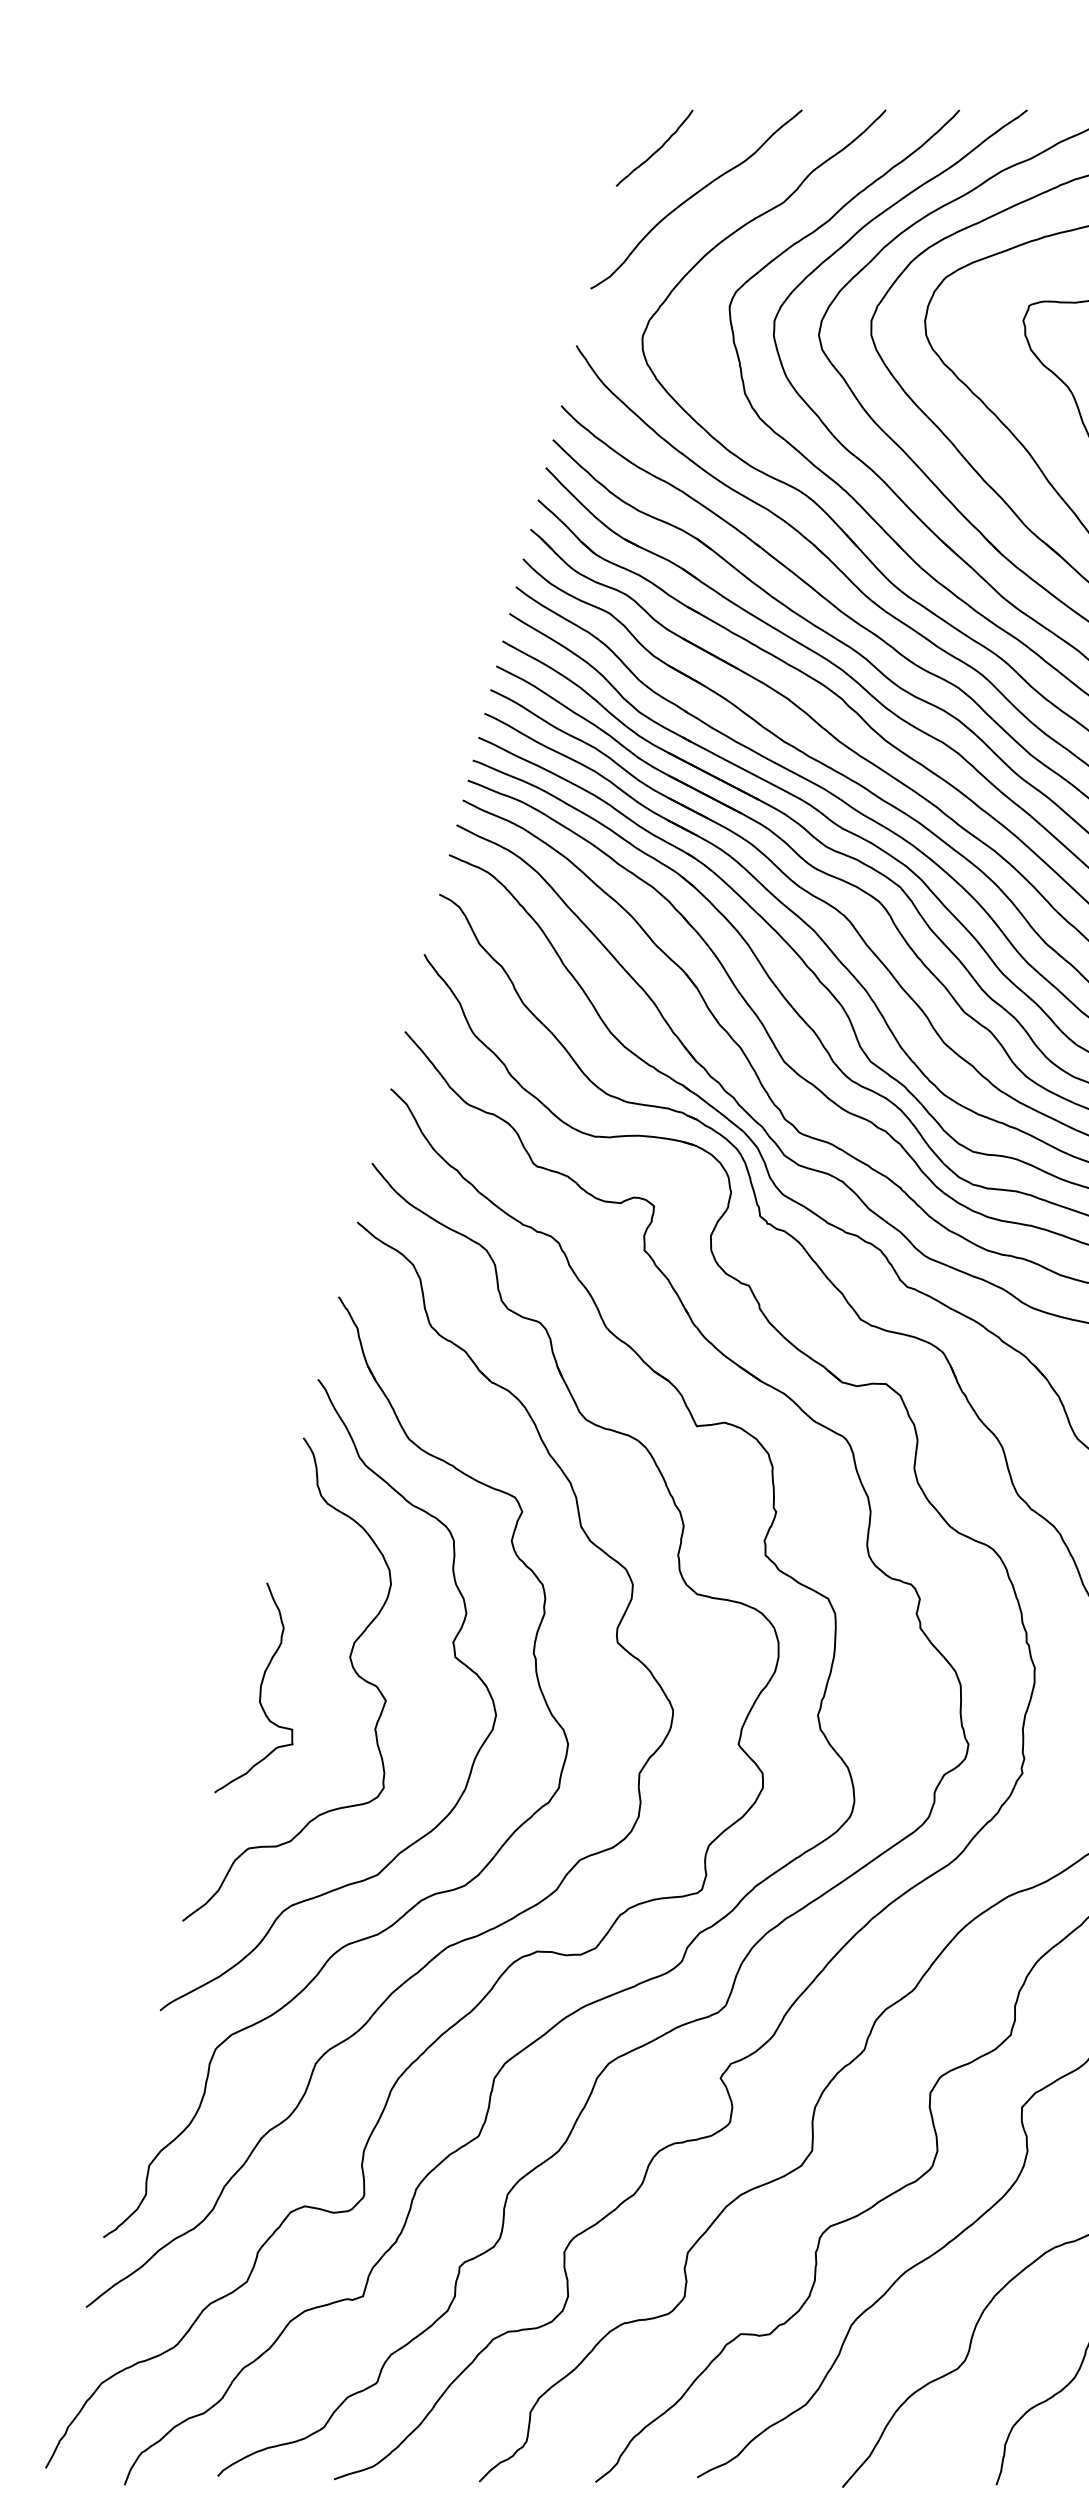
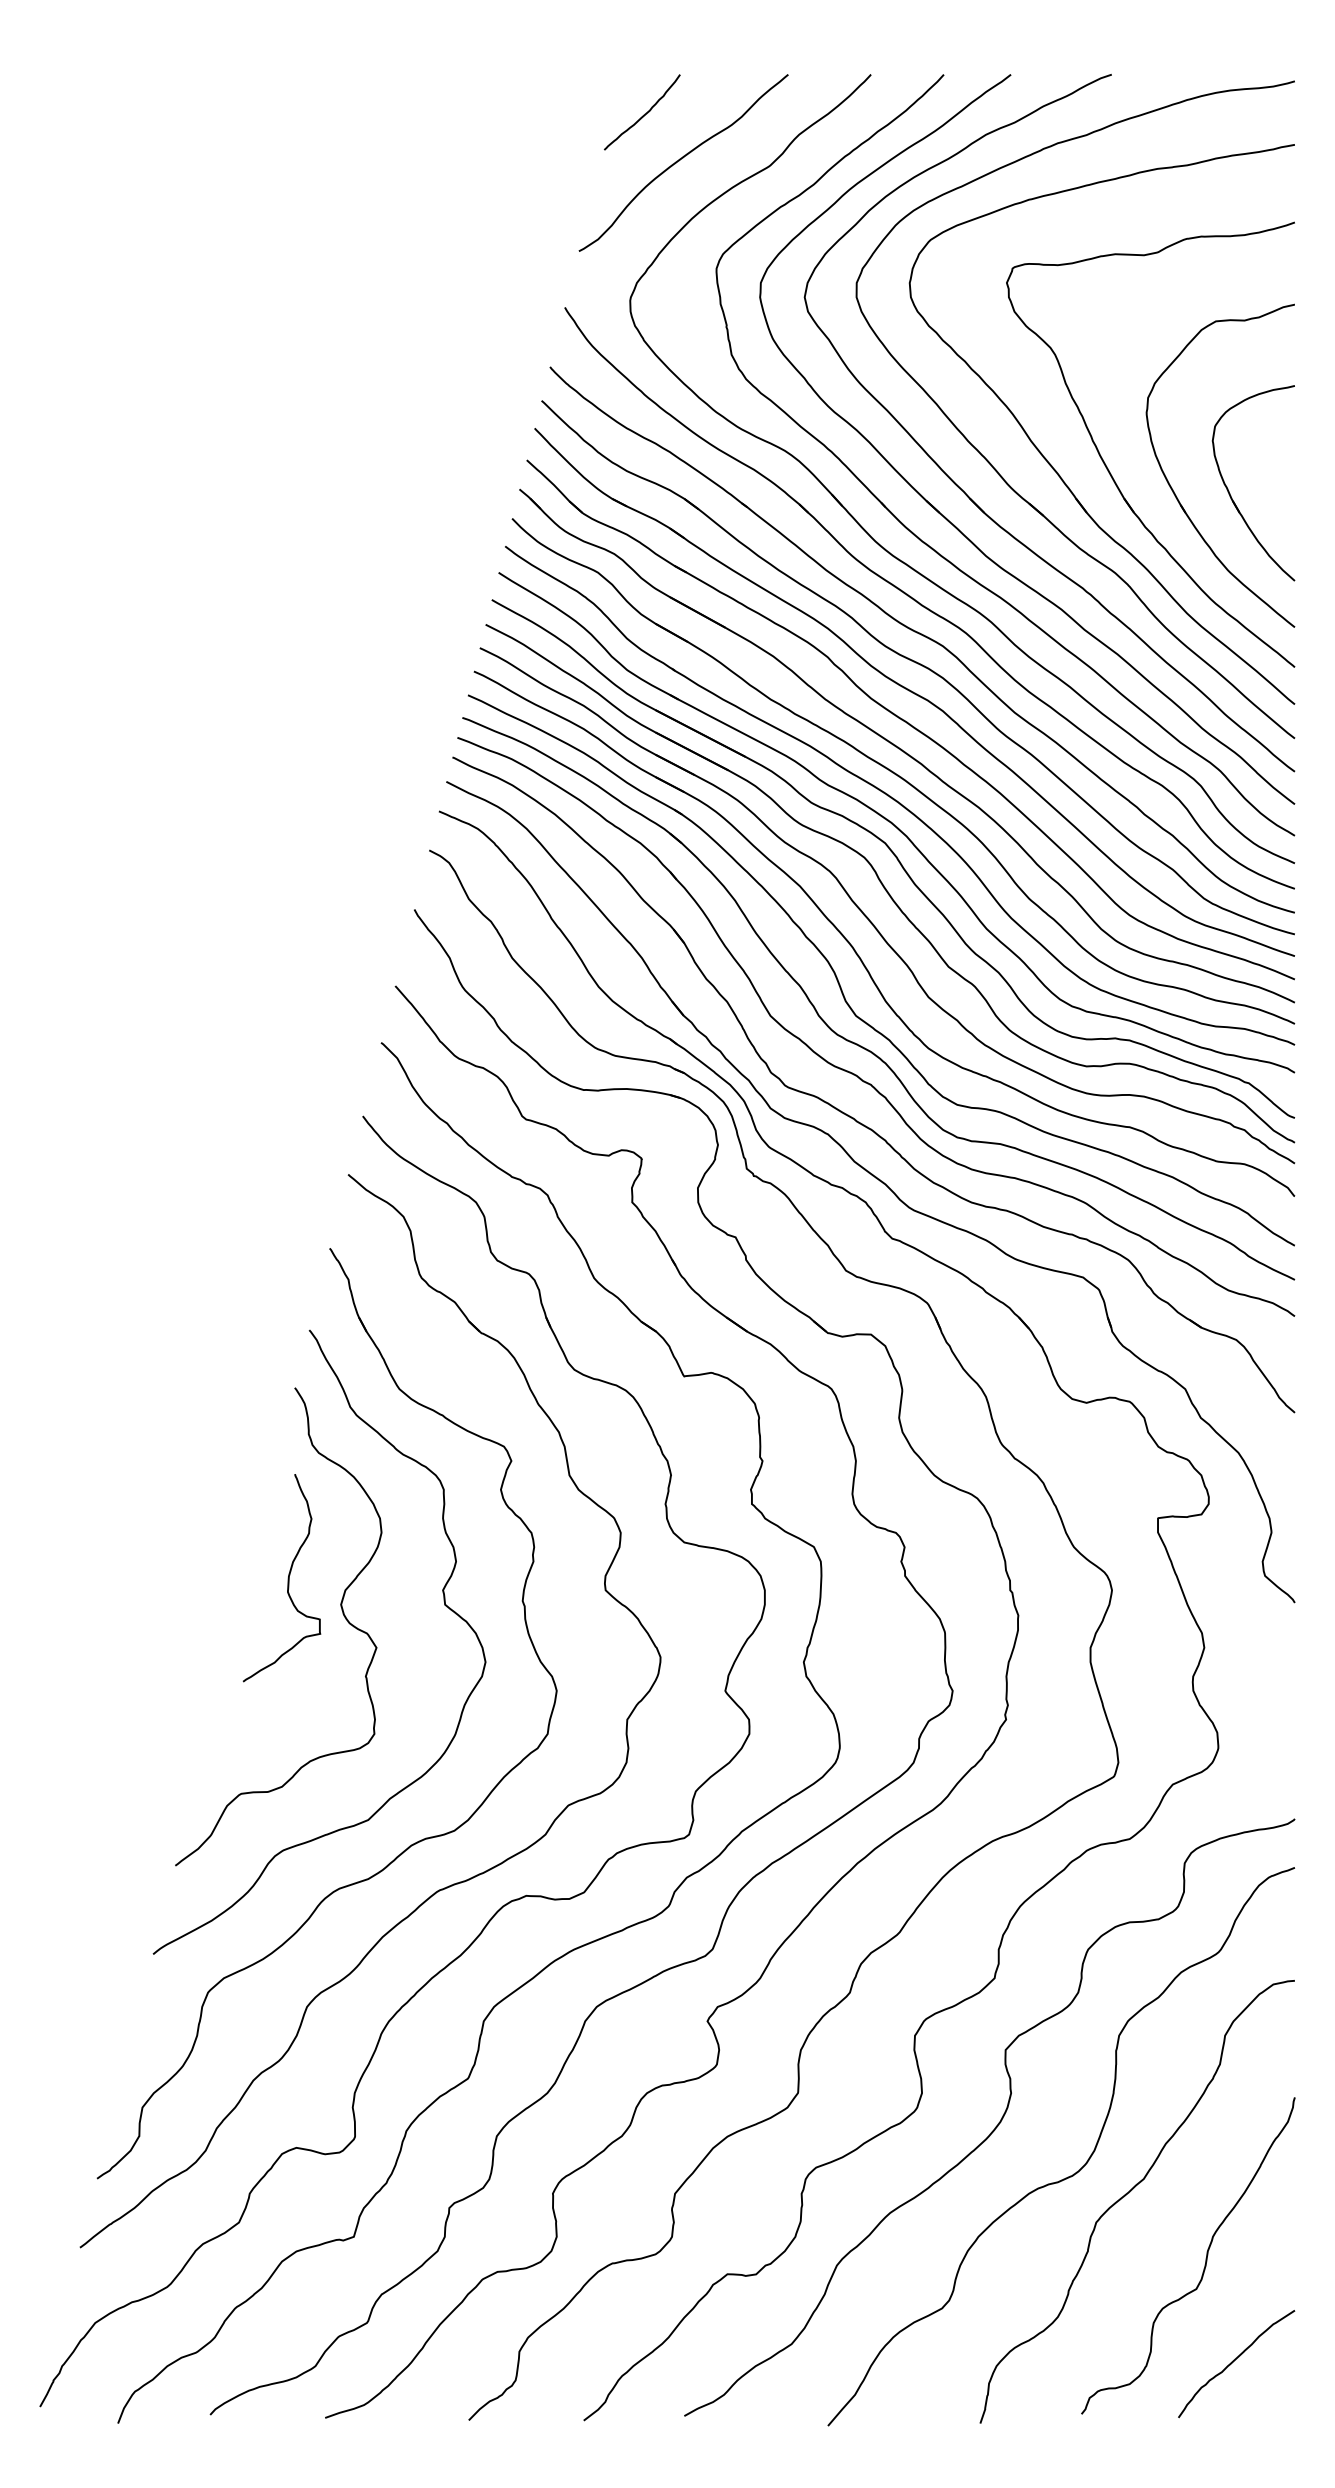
curve: (259, 1688) -> (287, 1578), moved

